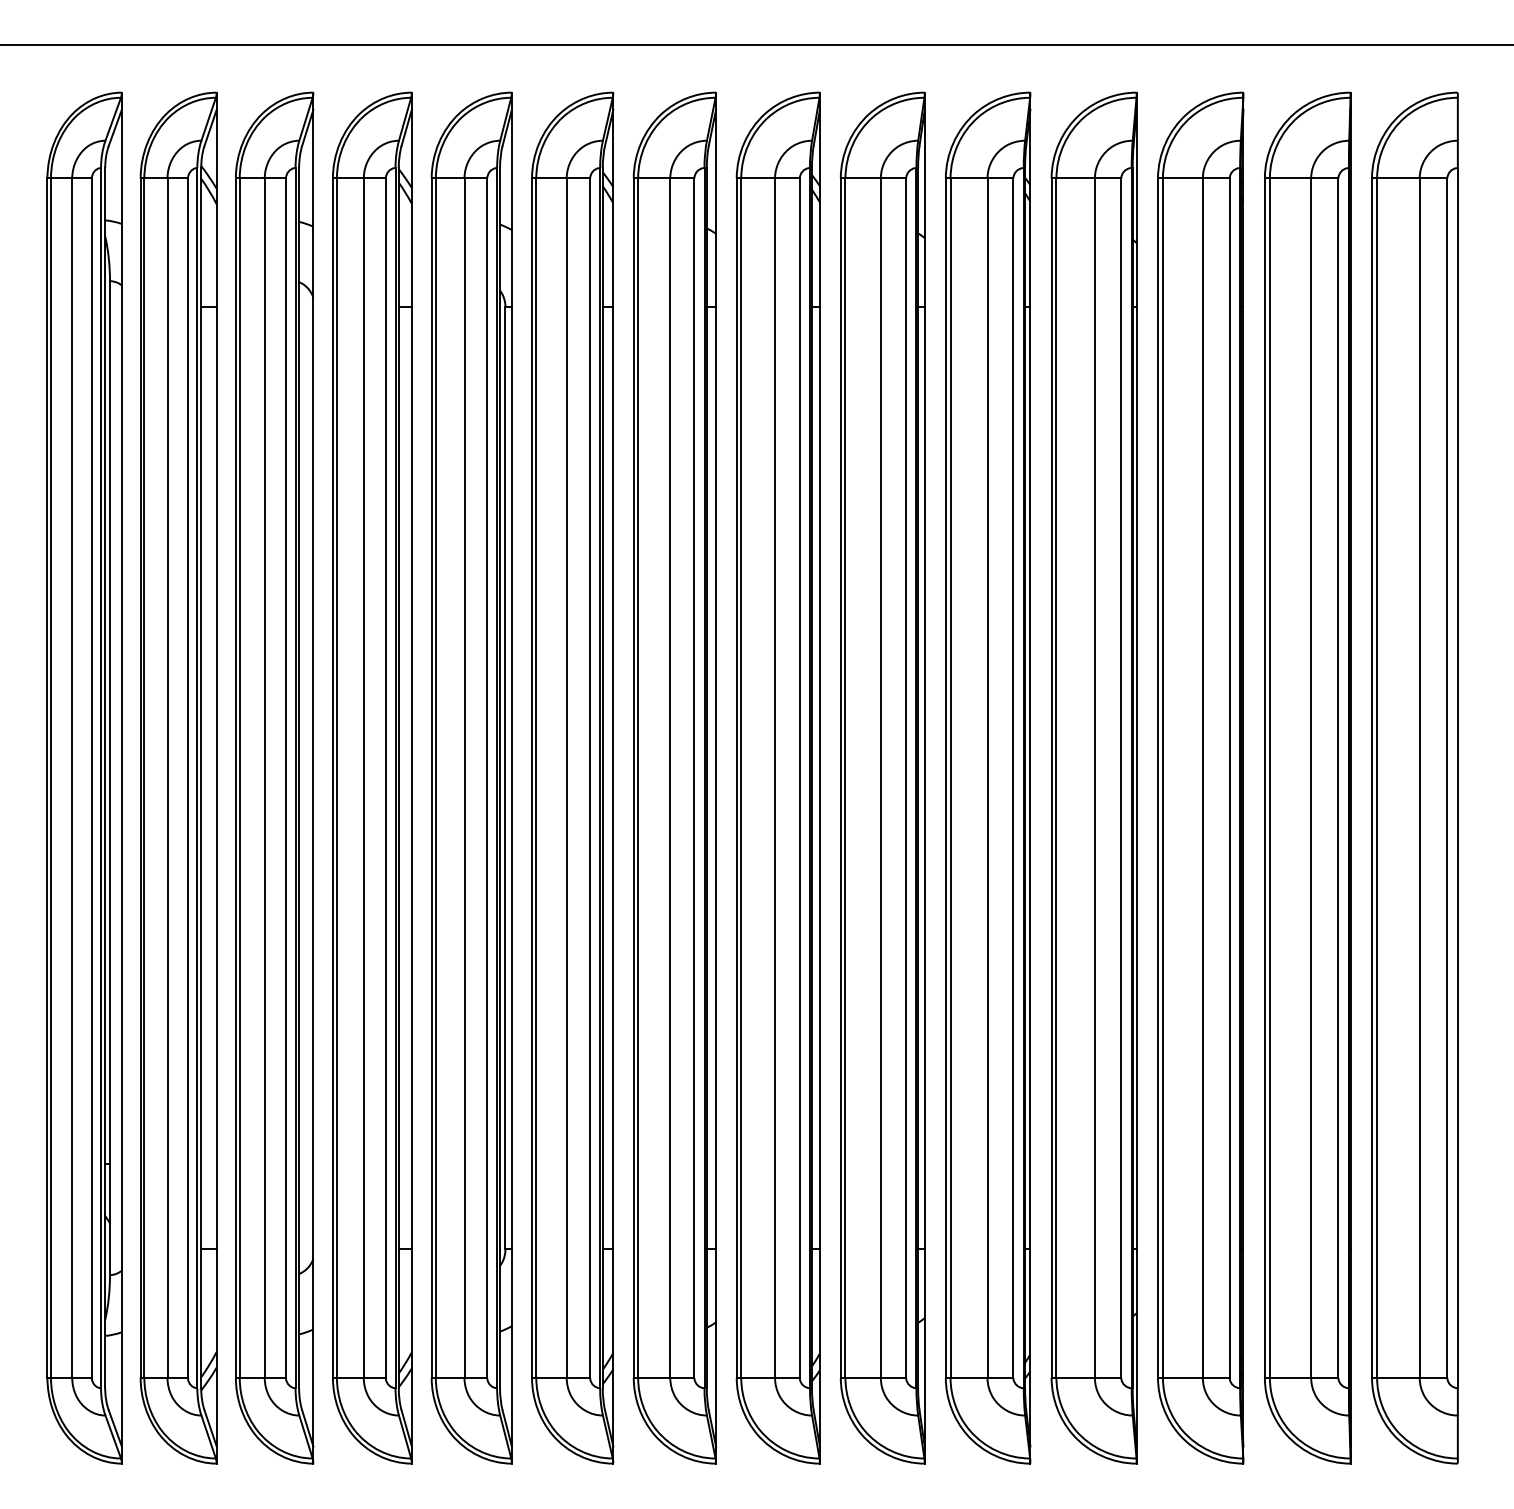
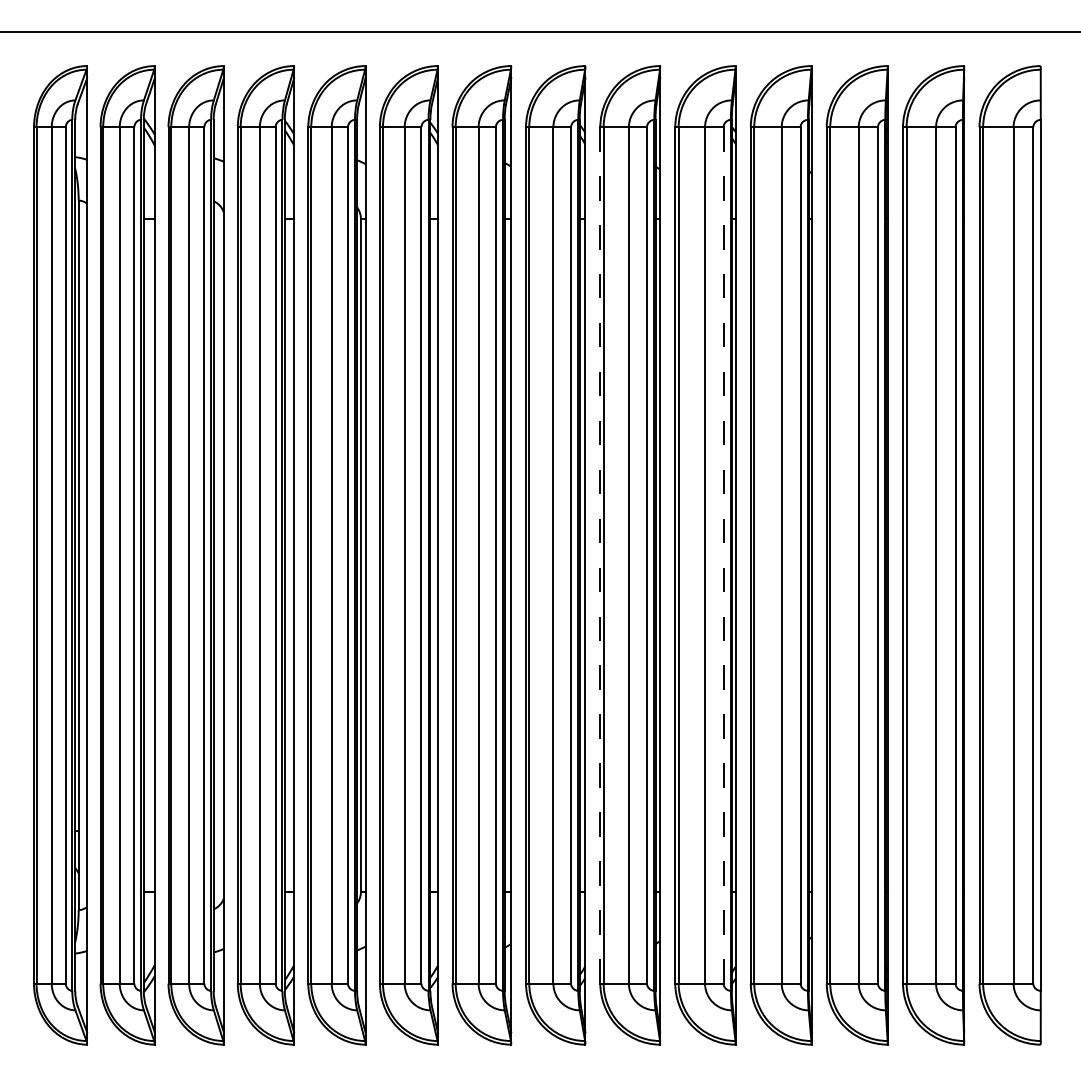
line: (840, 778) -> (600, 555), solid -> dashed
line: (1013, 778) -> (723, 555), solid -> dashed

